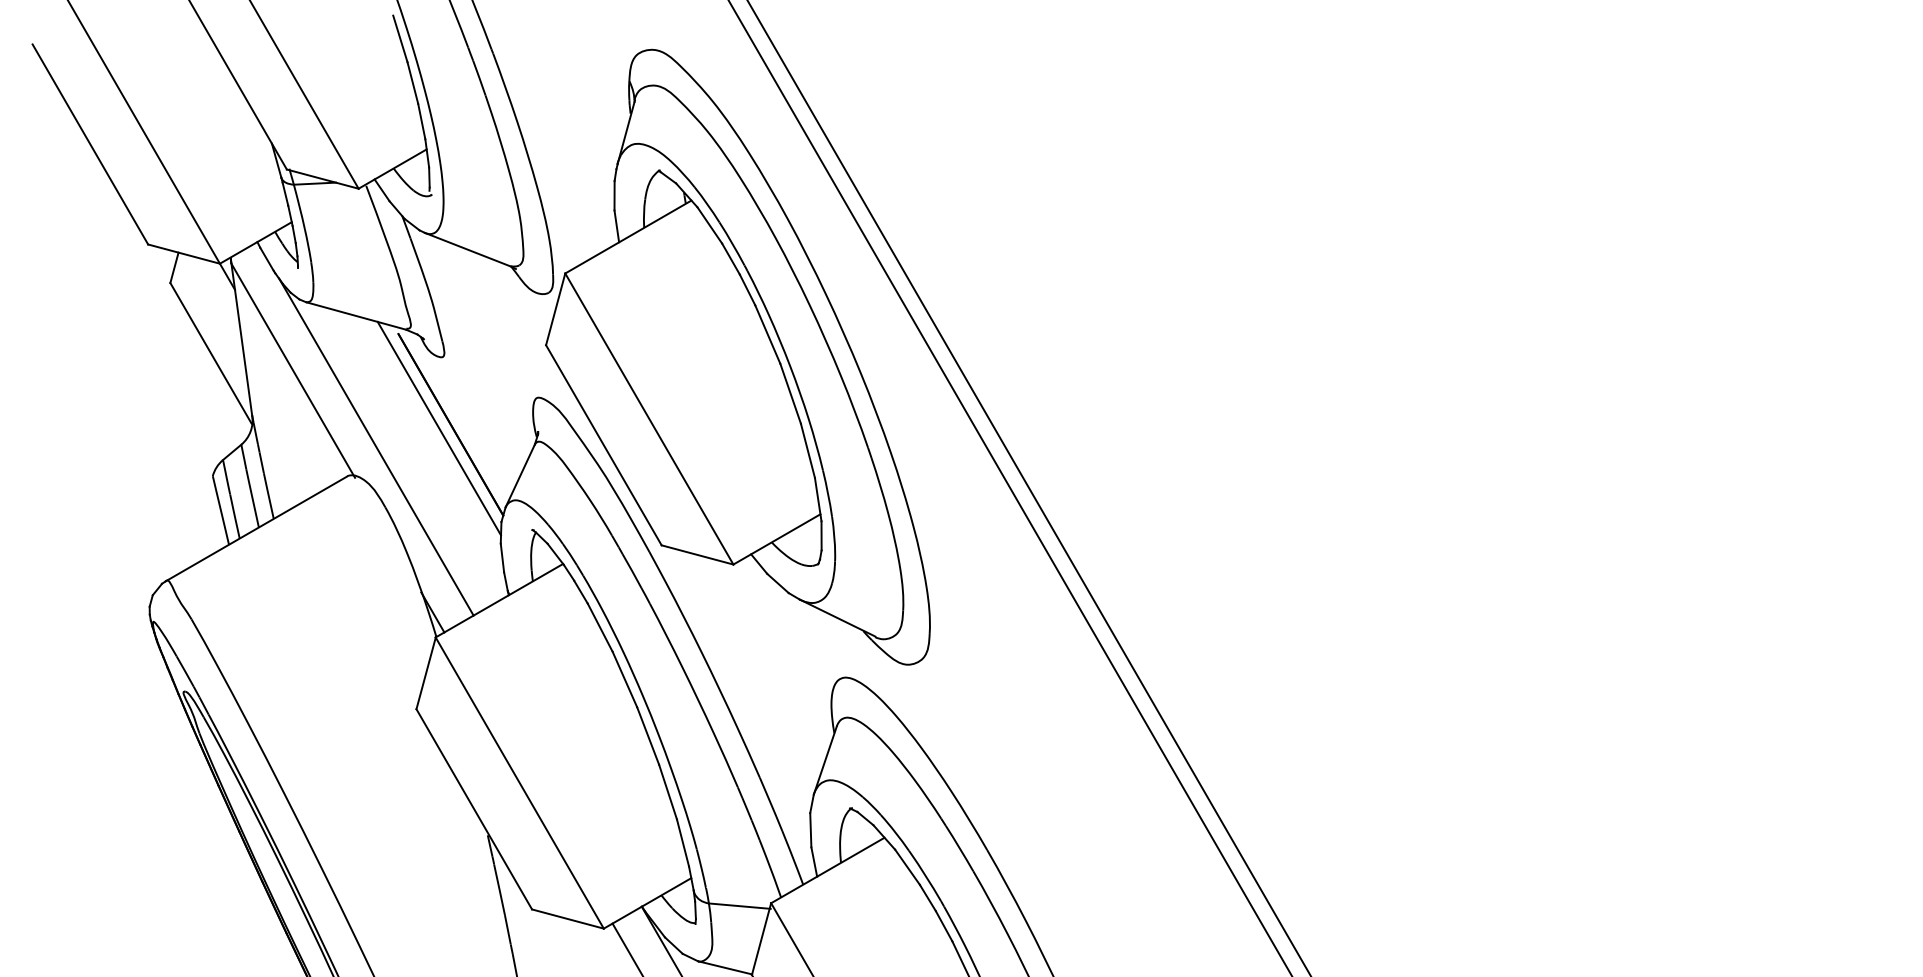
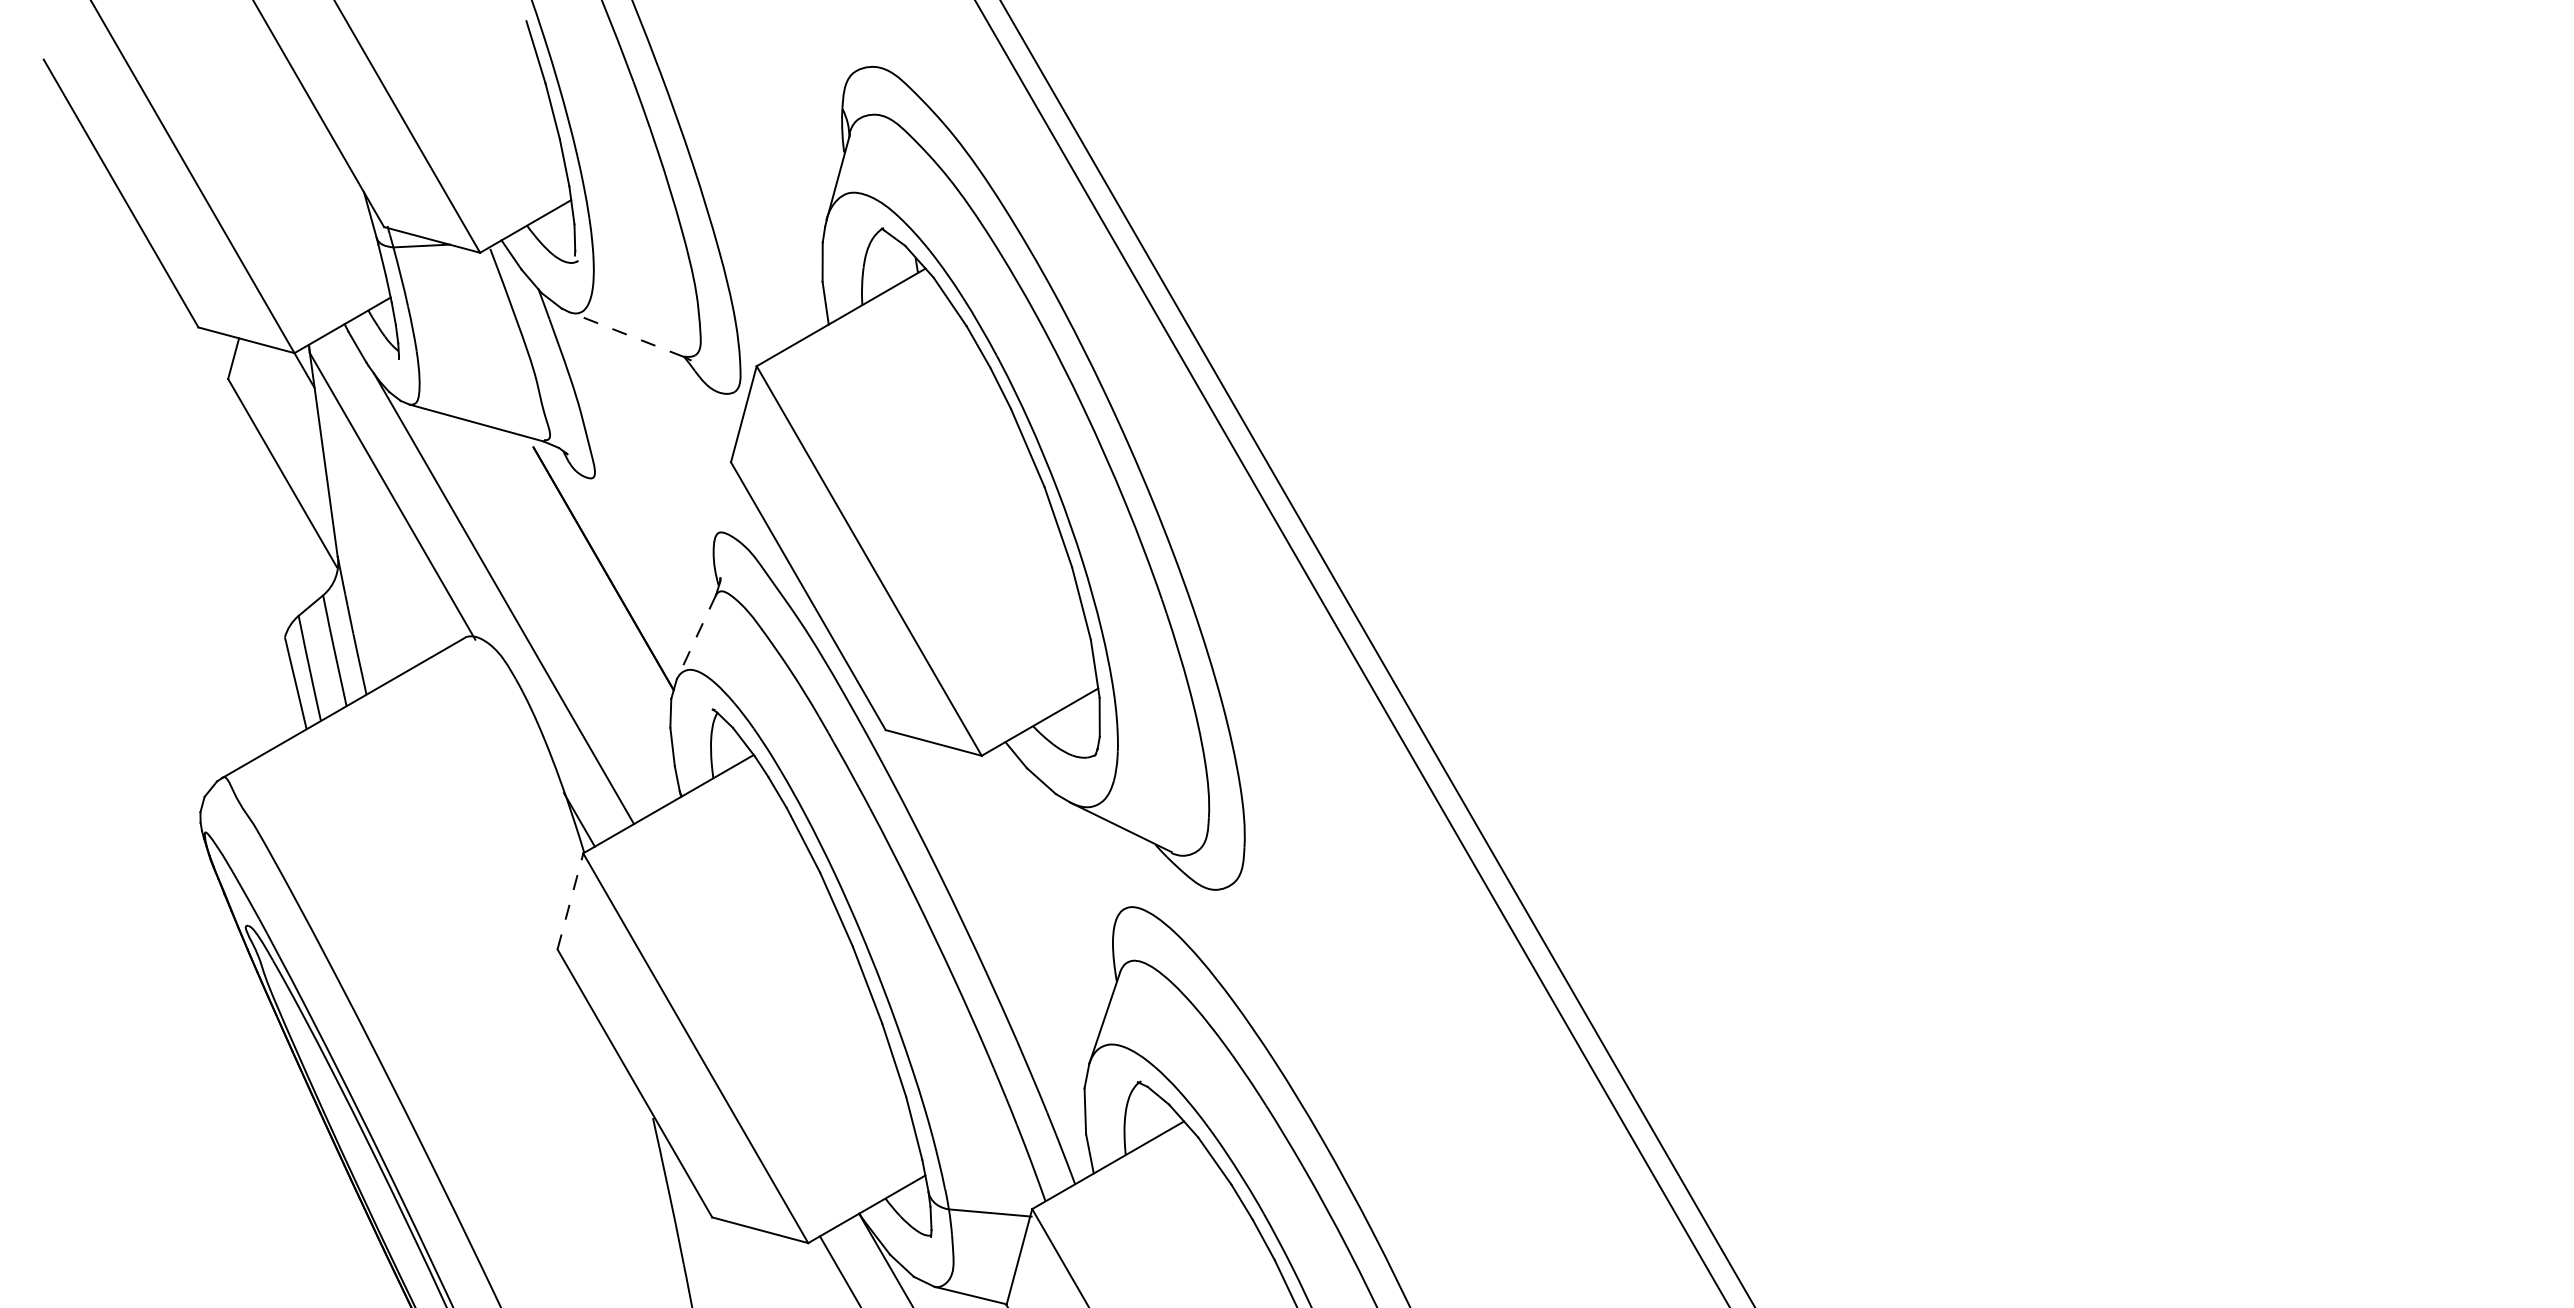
line: (467, 249) -> (625, 334), solid -> dashed
line: (439, 428) -> (588, 573), removed
line: (520, 476) -> (696, 637), solid -> dashed
line: (426, 672) -> (570, 900), solid -> dashed

